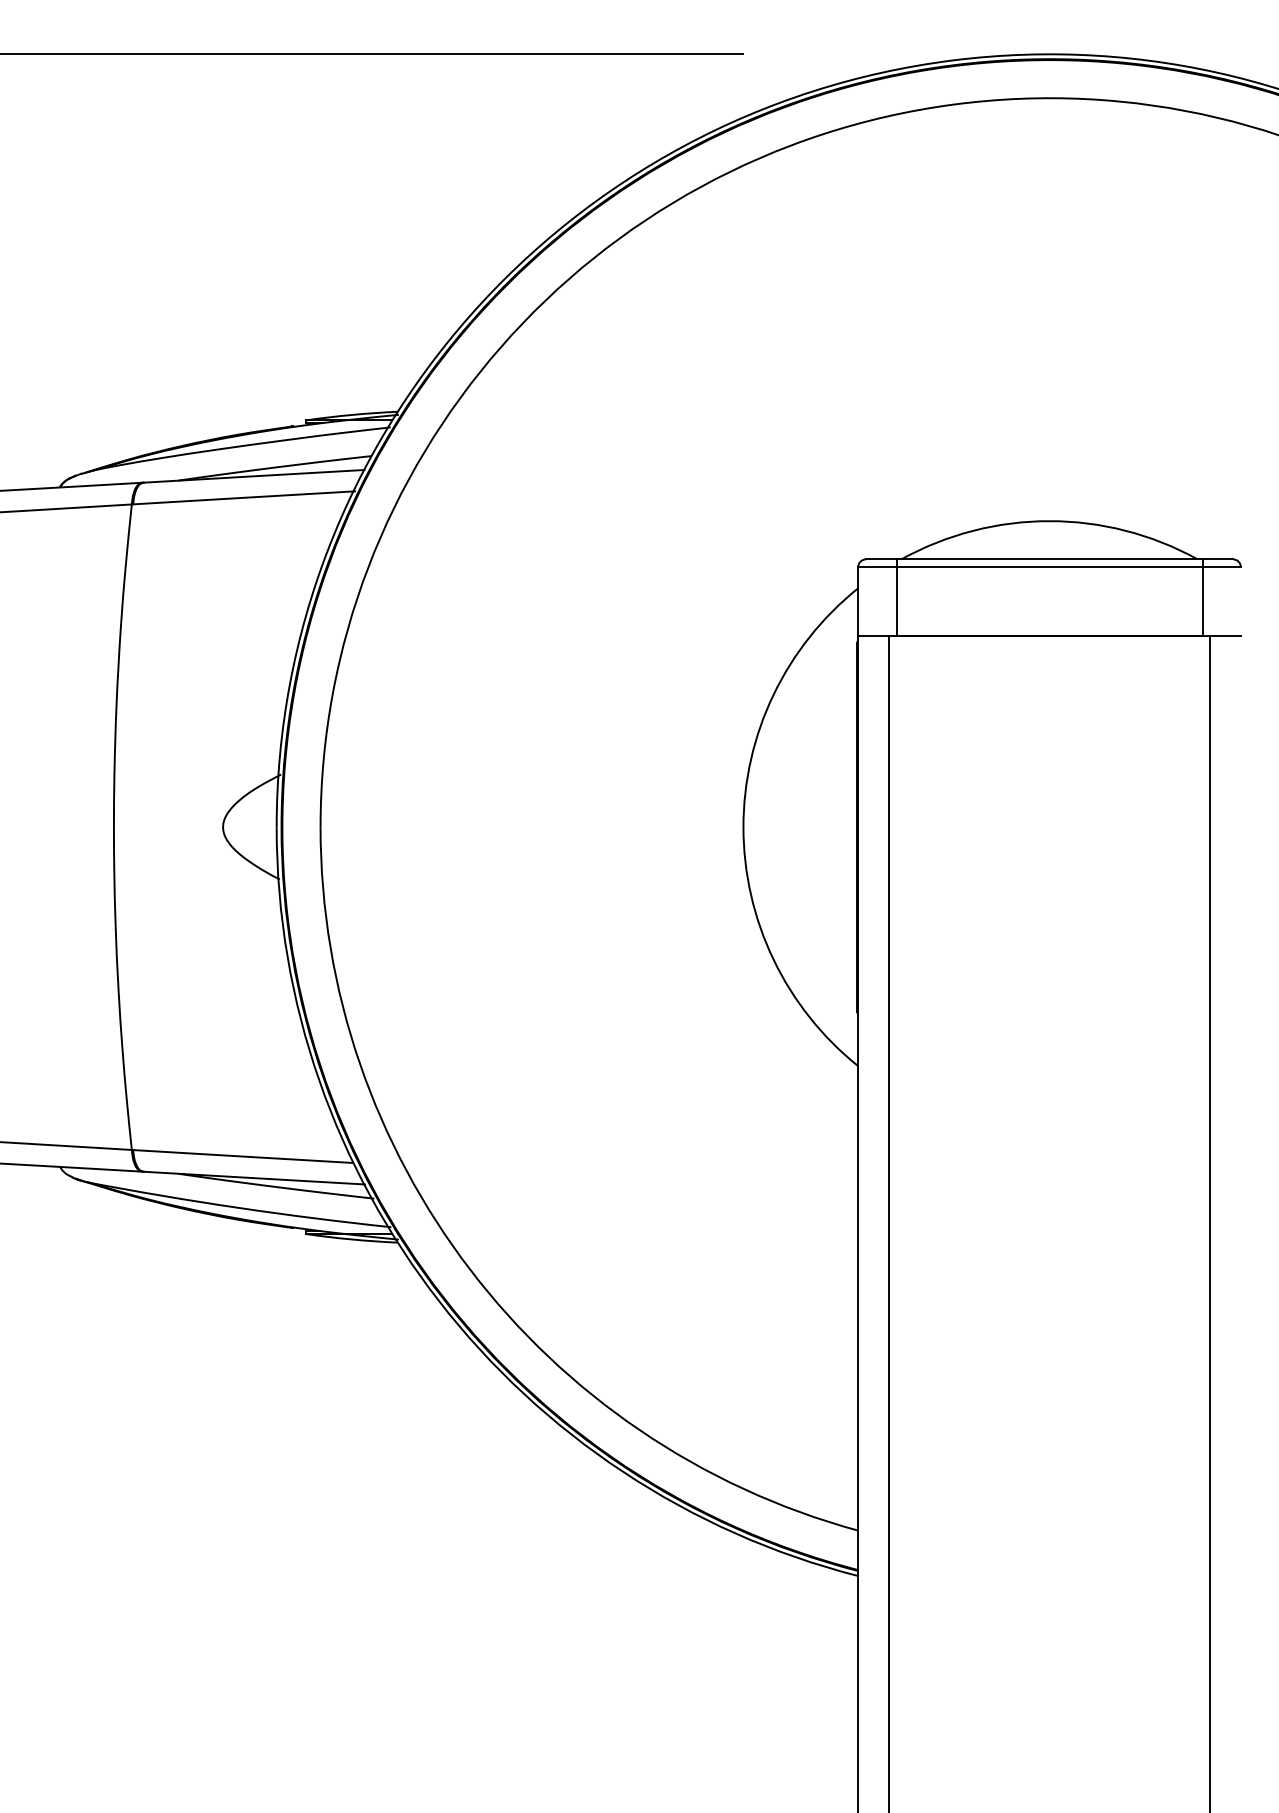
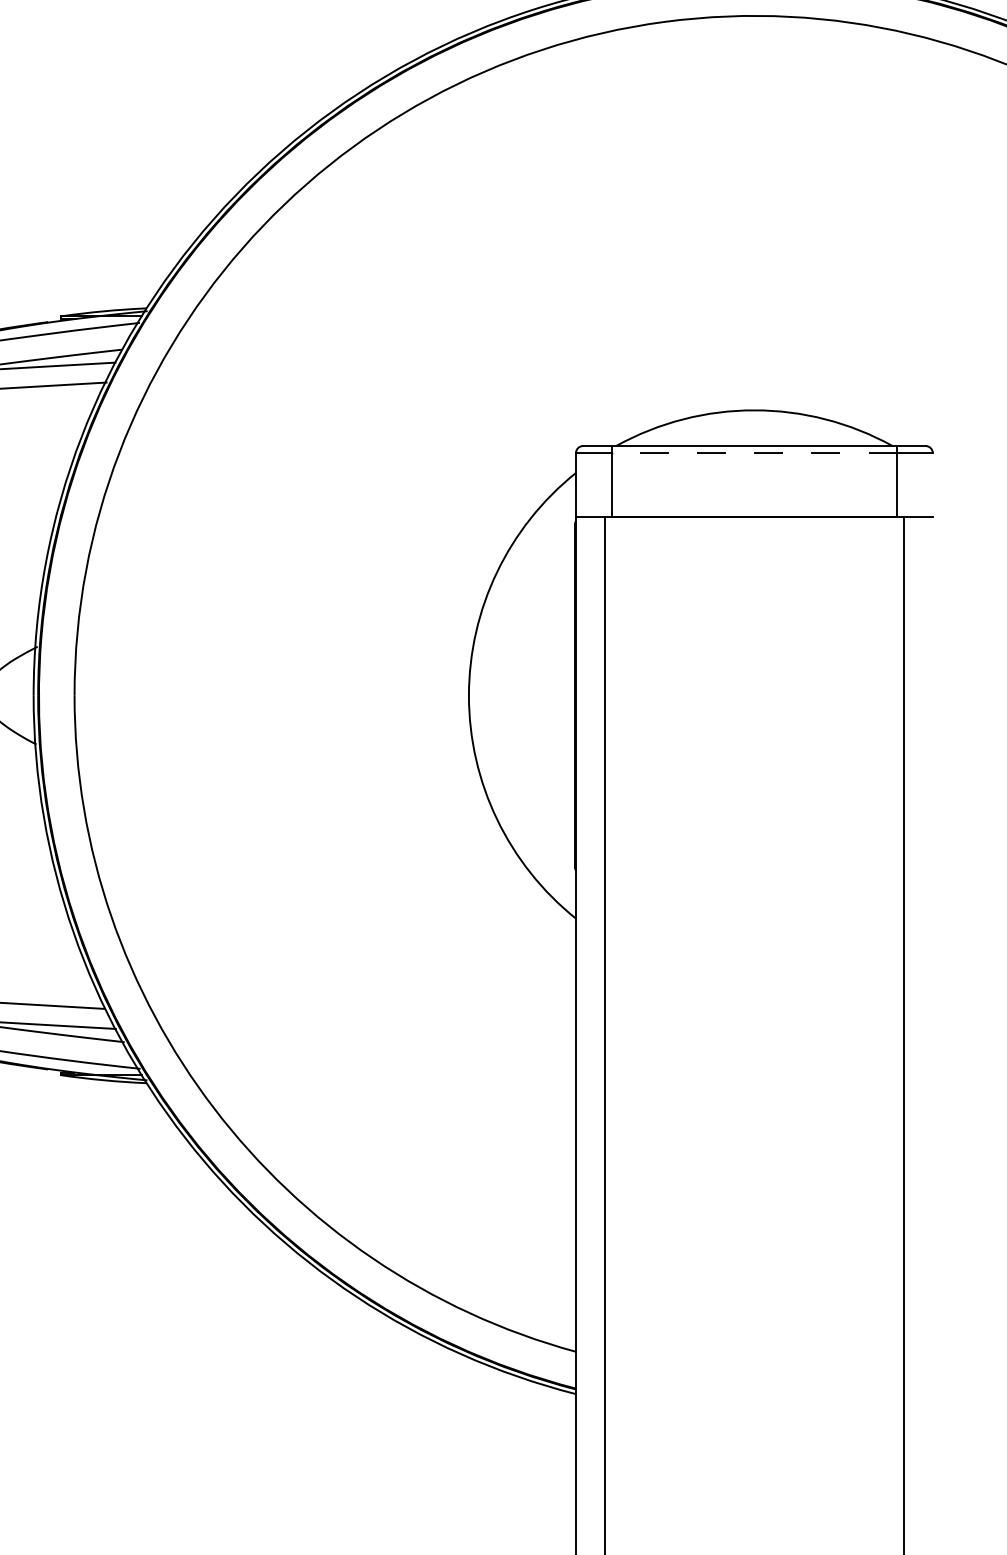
line: (1049, 567) -> (754, 453), solid -> dashed

